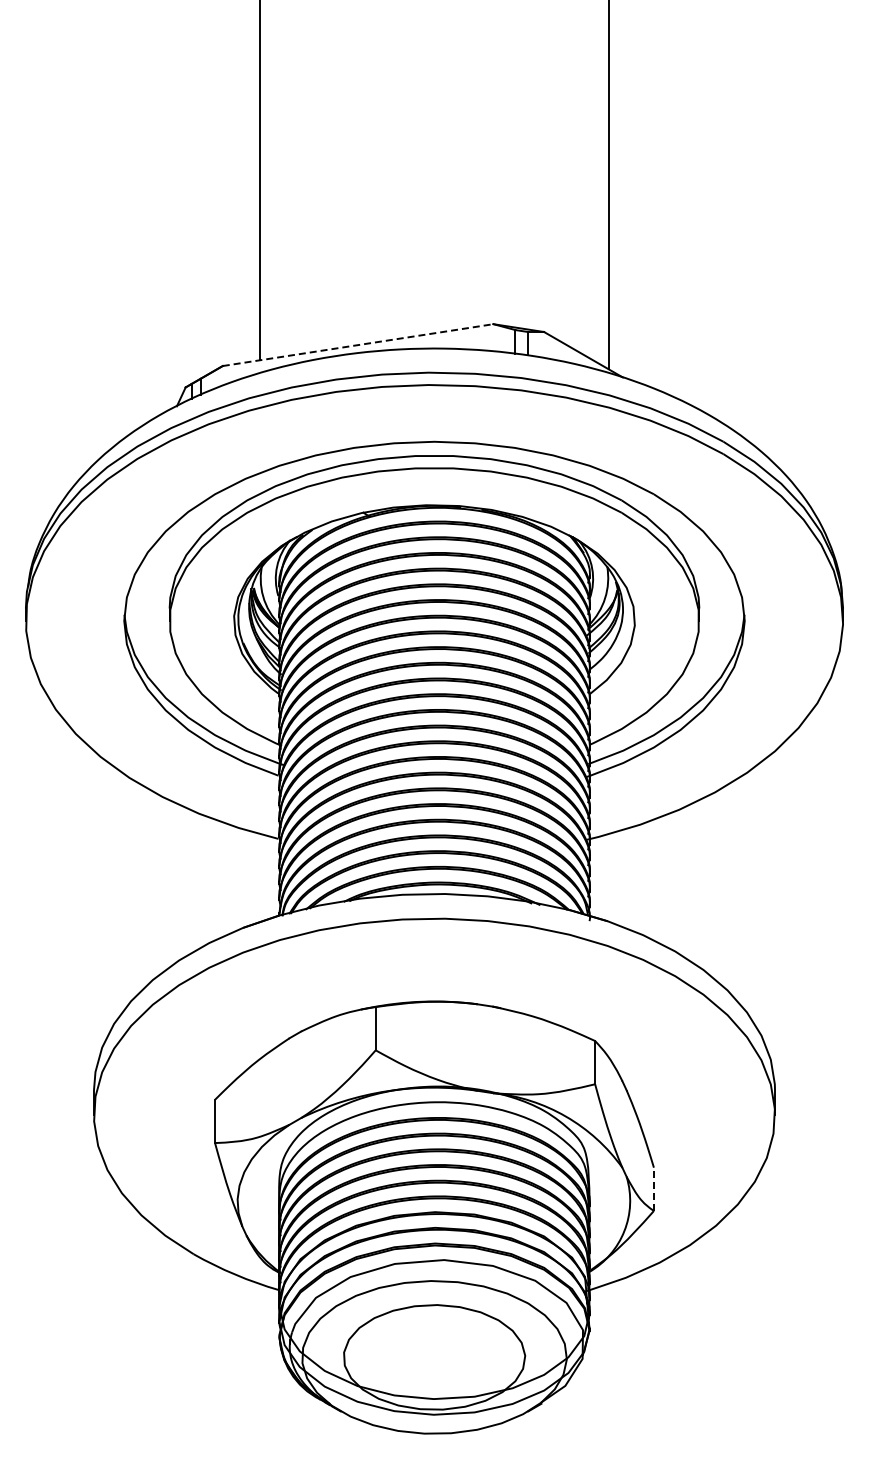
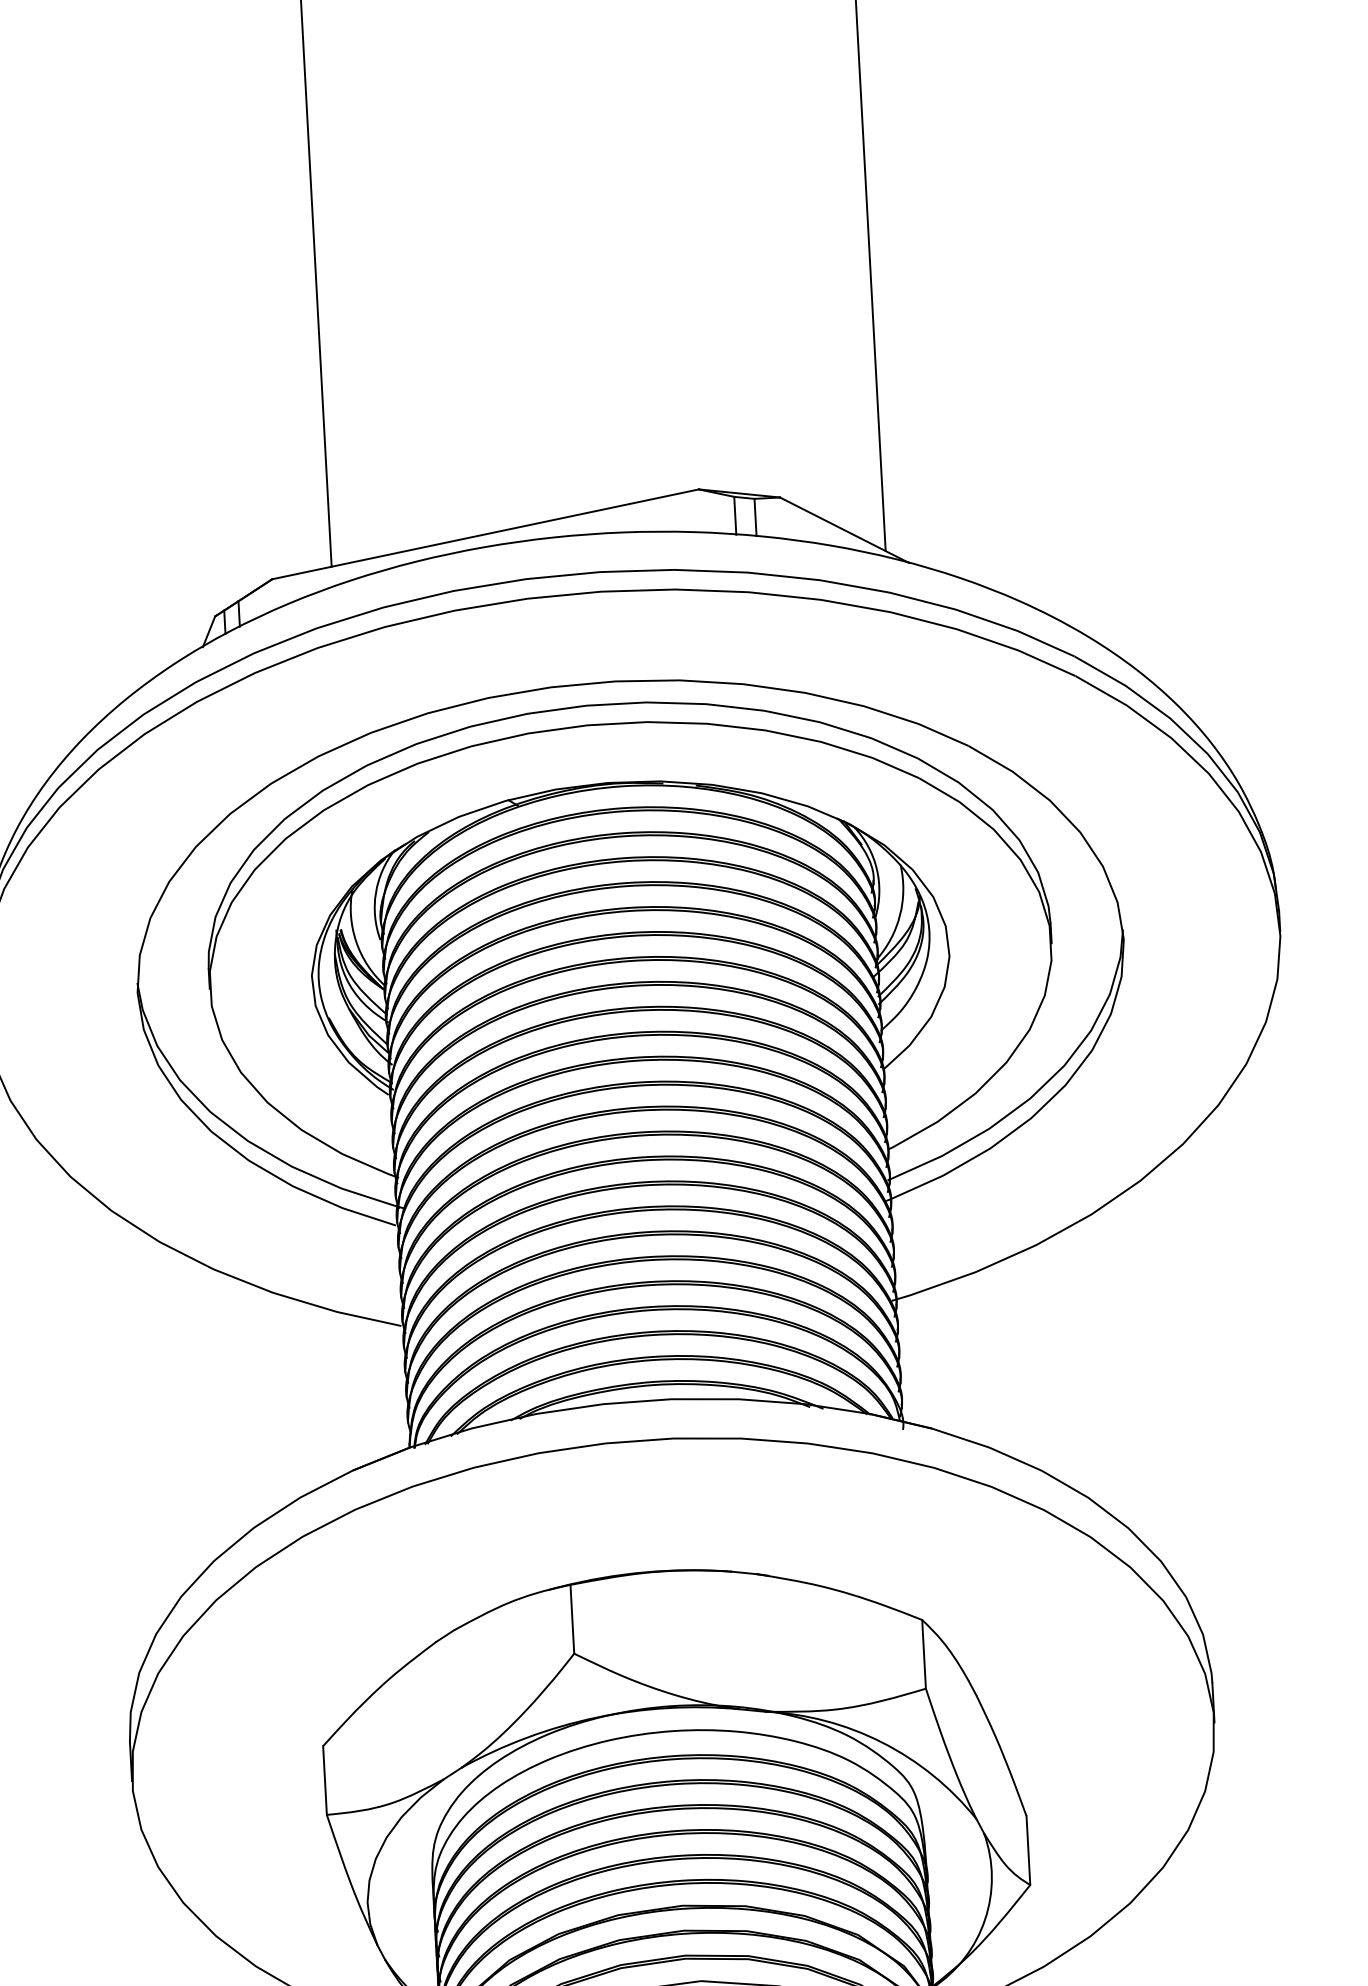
line: (358, 345) -> (486, 534), dashed -> solid
line: (653, 1189) -> (1027, 1850), dashed -> solid

